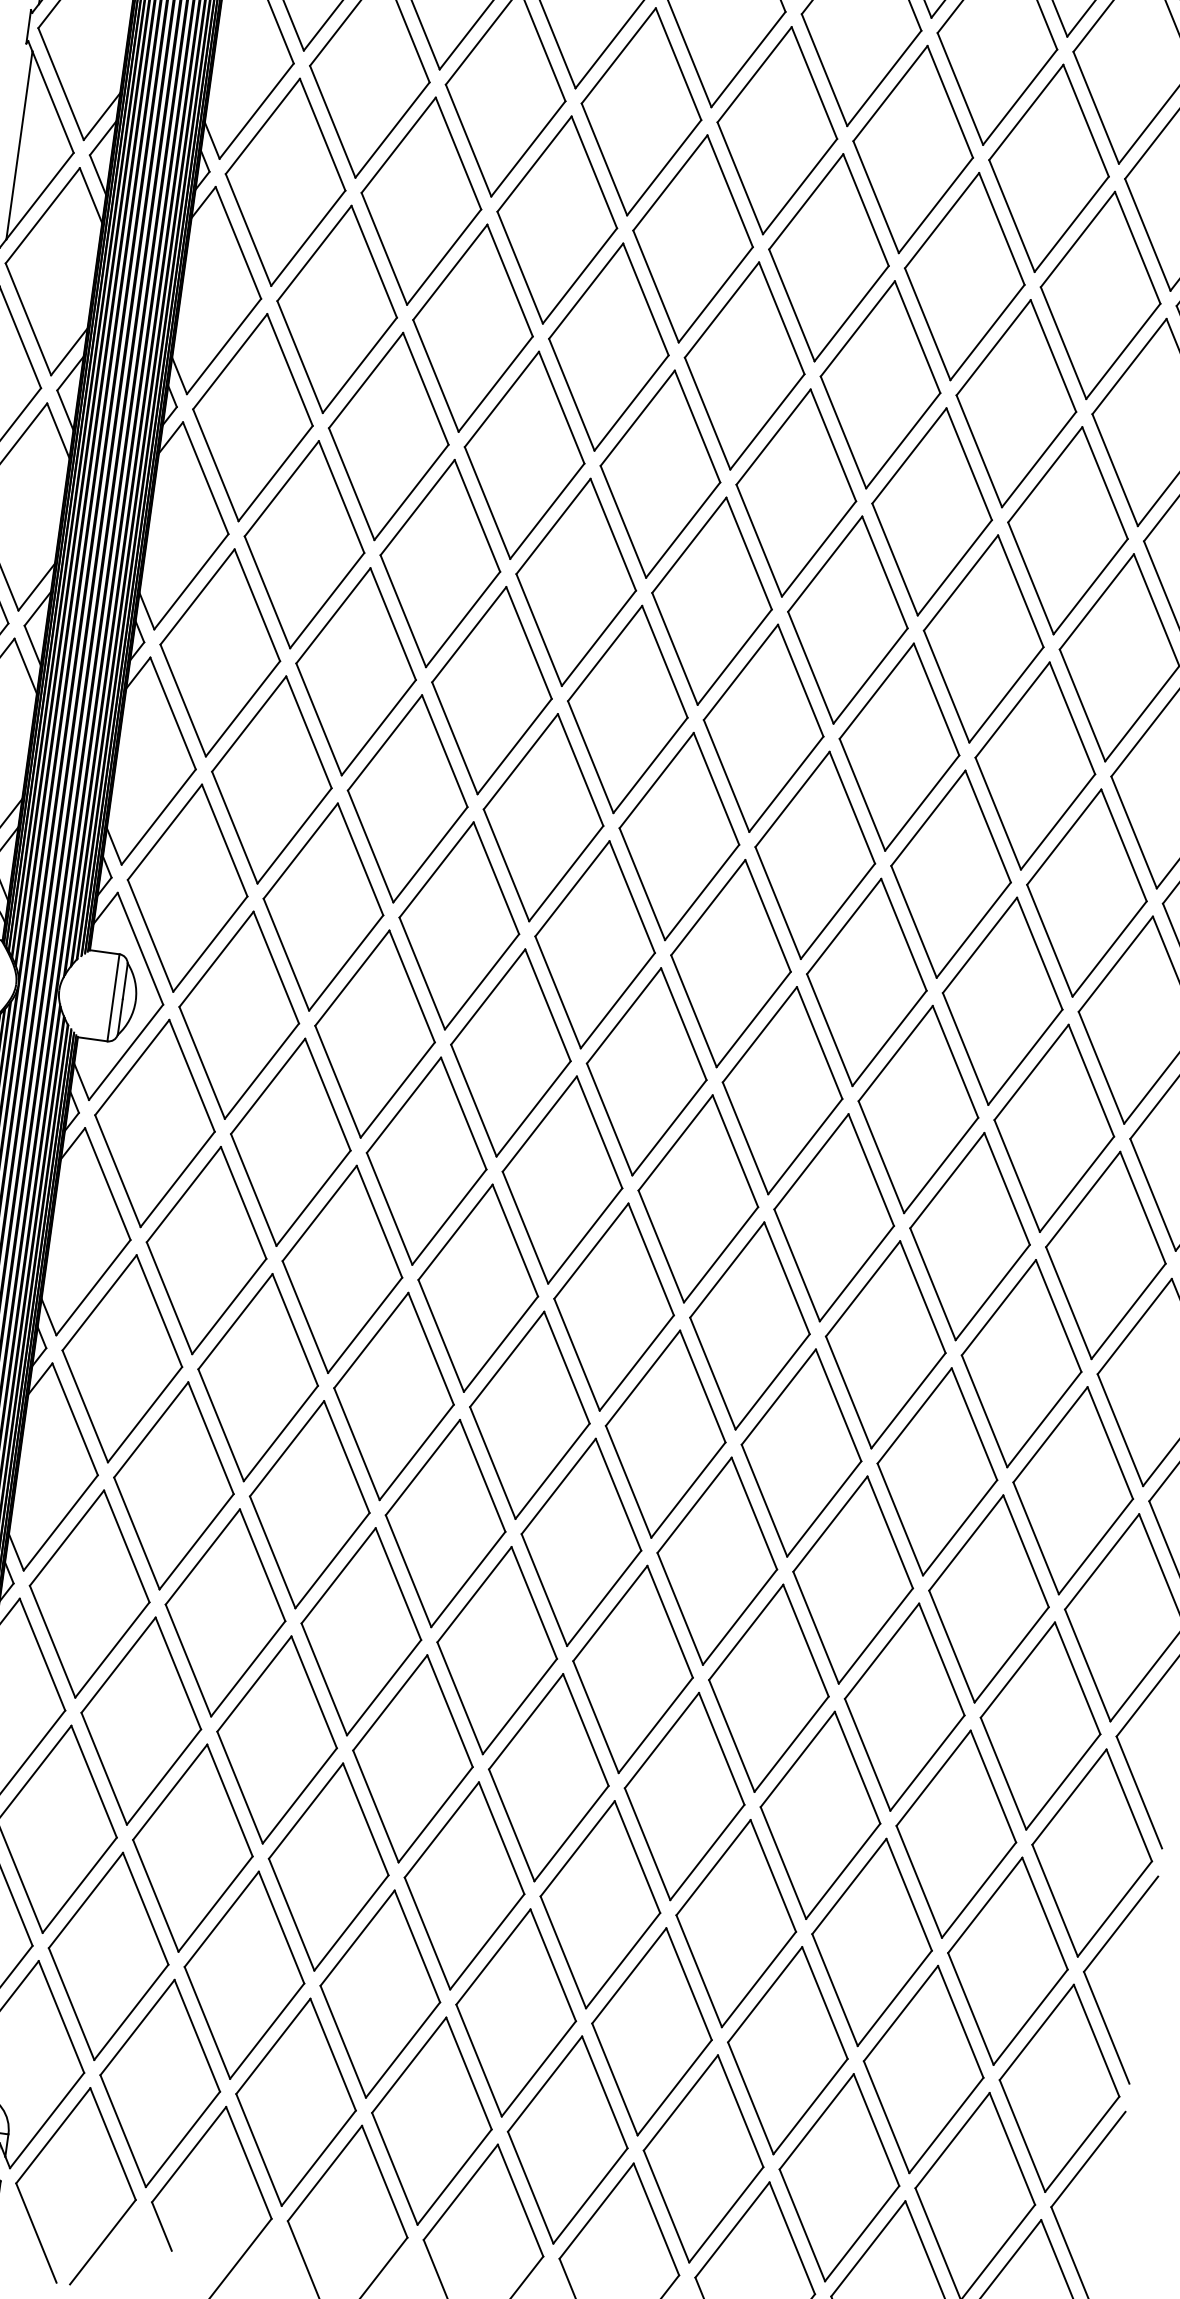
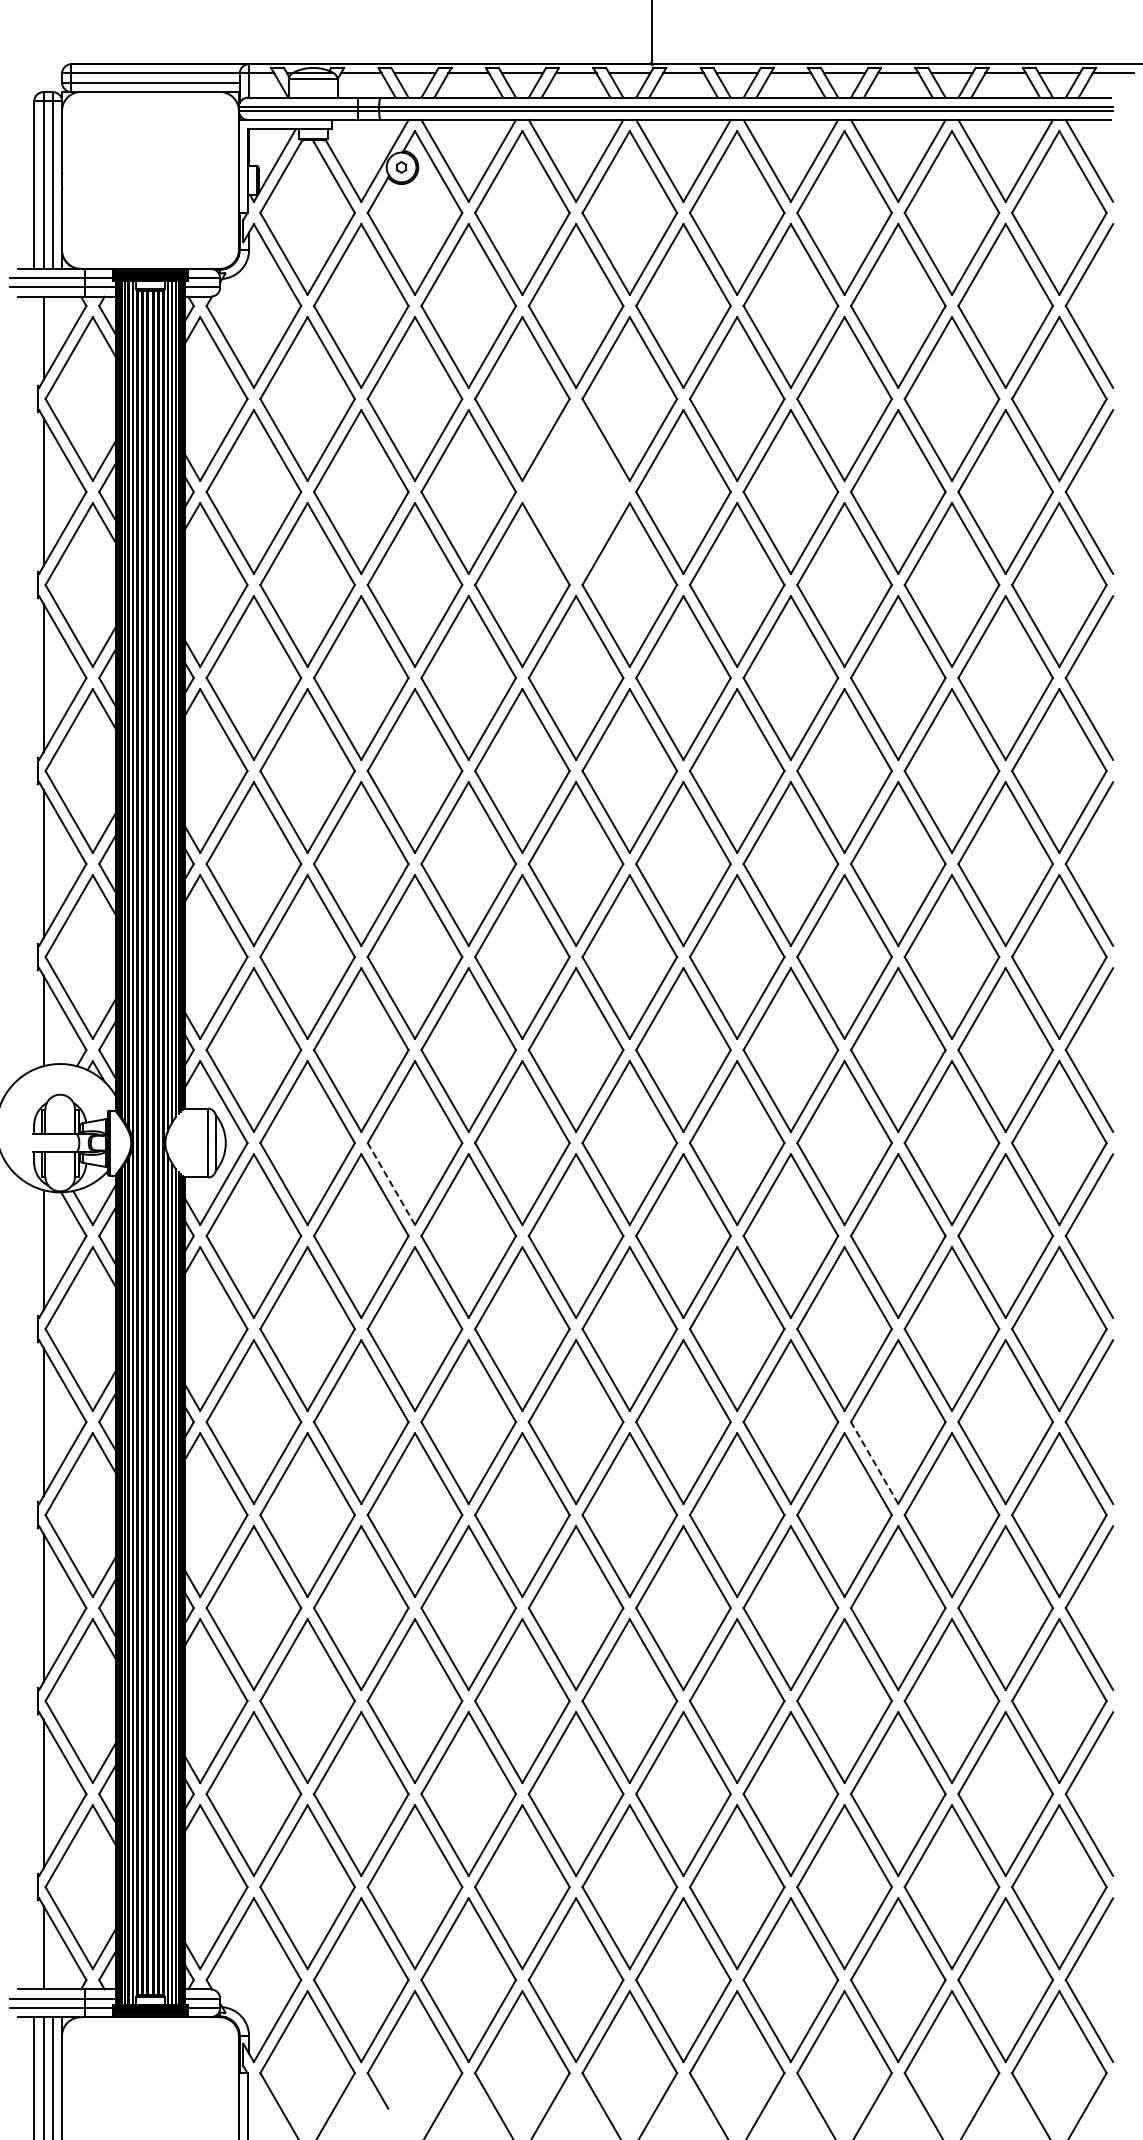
part: (692, 238) -> (575, 491), removed
line: (338, 1081) -> (391, 1183), solid -> dashed
line: (900, 1518) -> (874, 1462), solid -> dashed

